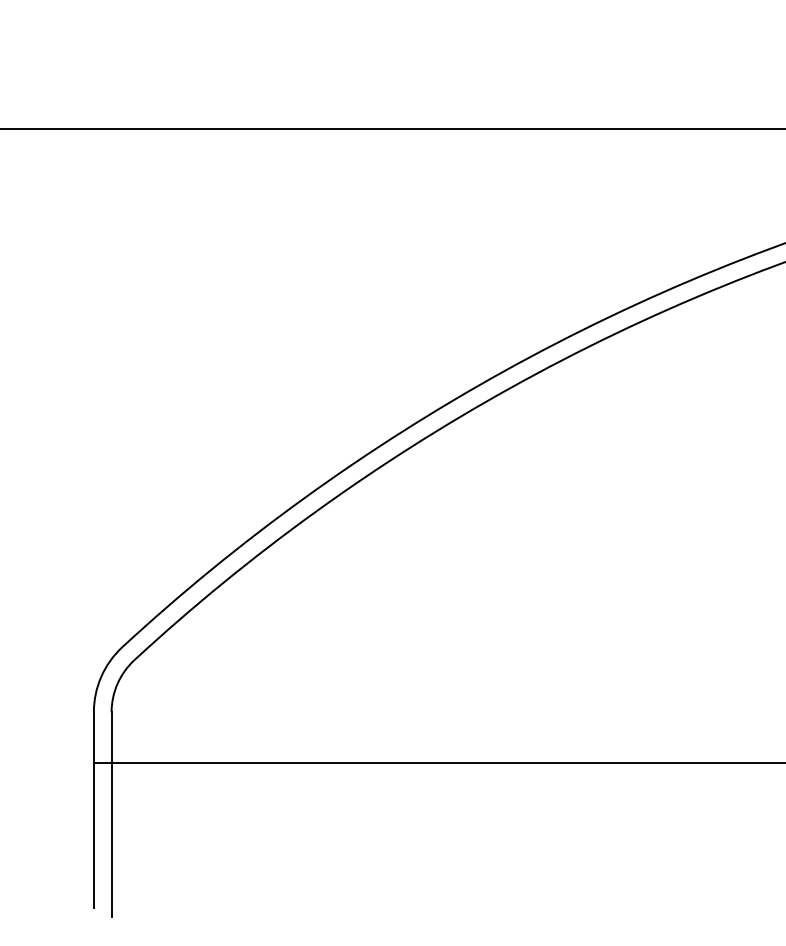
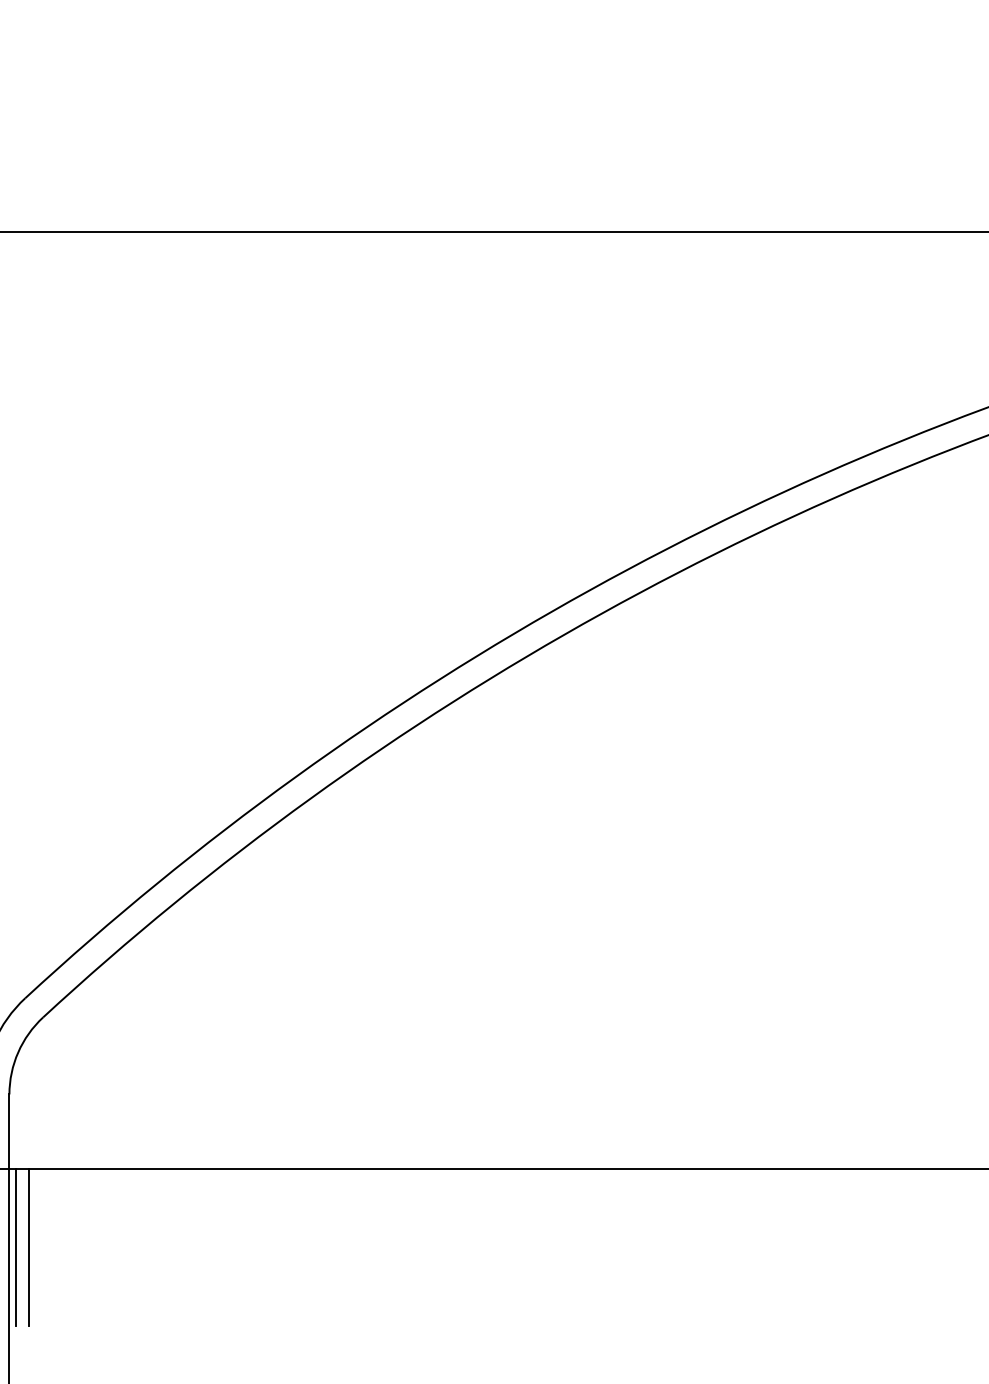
line: (116, 815) -> (16, 1247), added
line: (124, 815) -> (28, 1247), added

